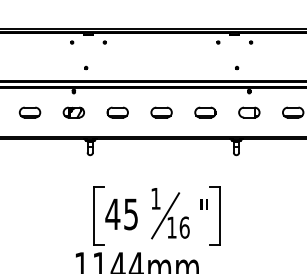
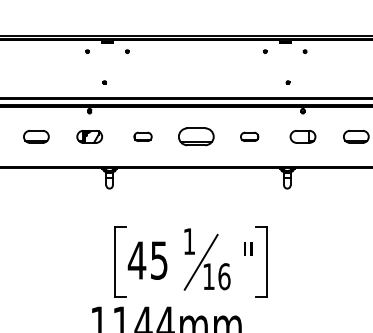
part: (117, 112) -> (142, 136), size x0.7
part: (161, 112) -> (196, 136), size x1.4
part: (205, 112) -> (249, 136), size x0.7

